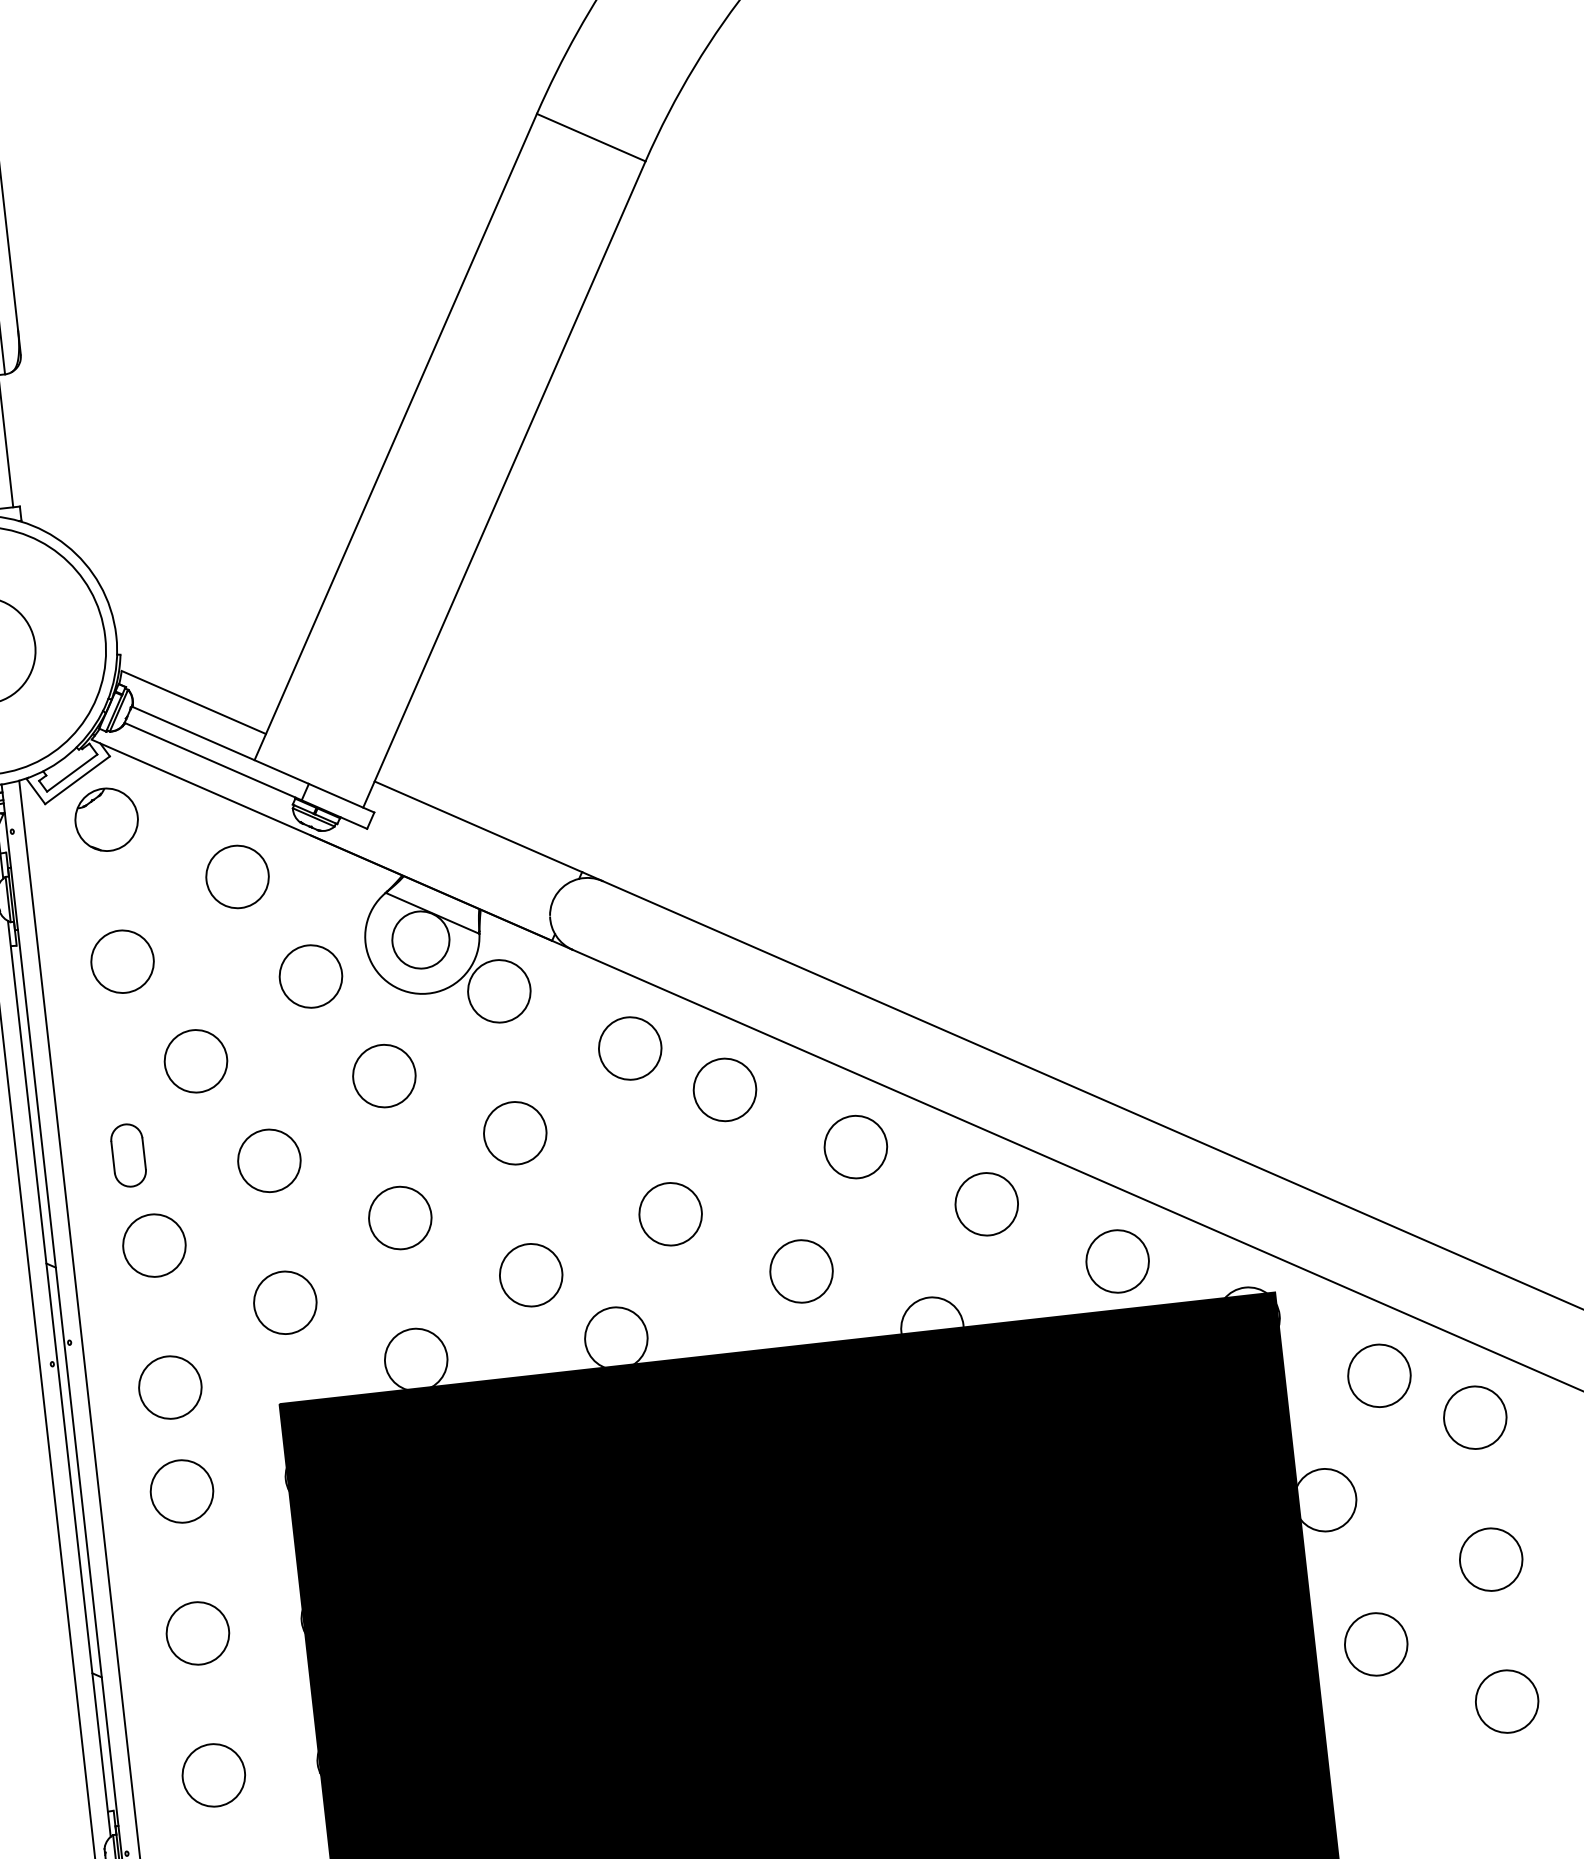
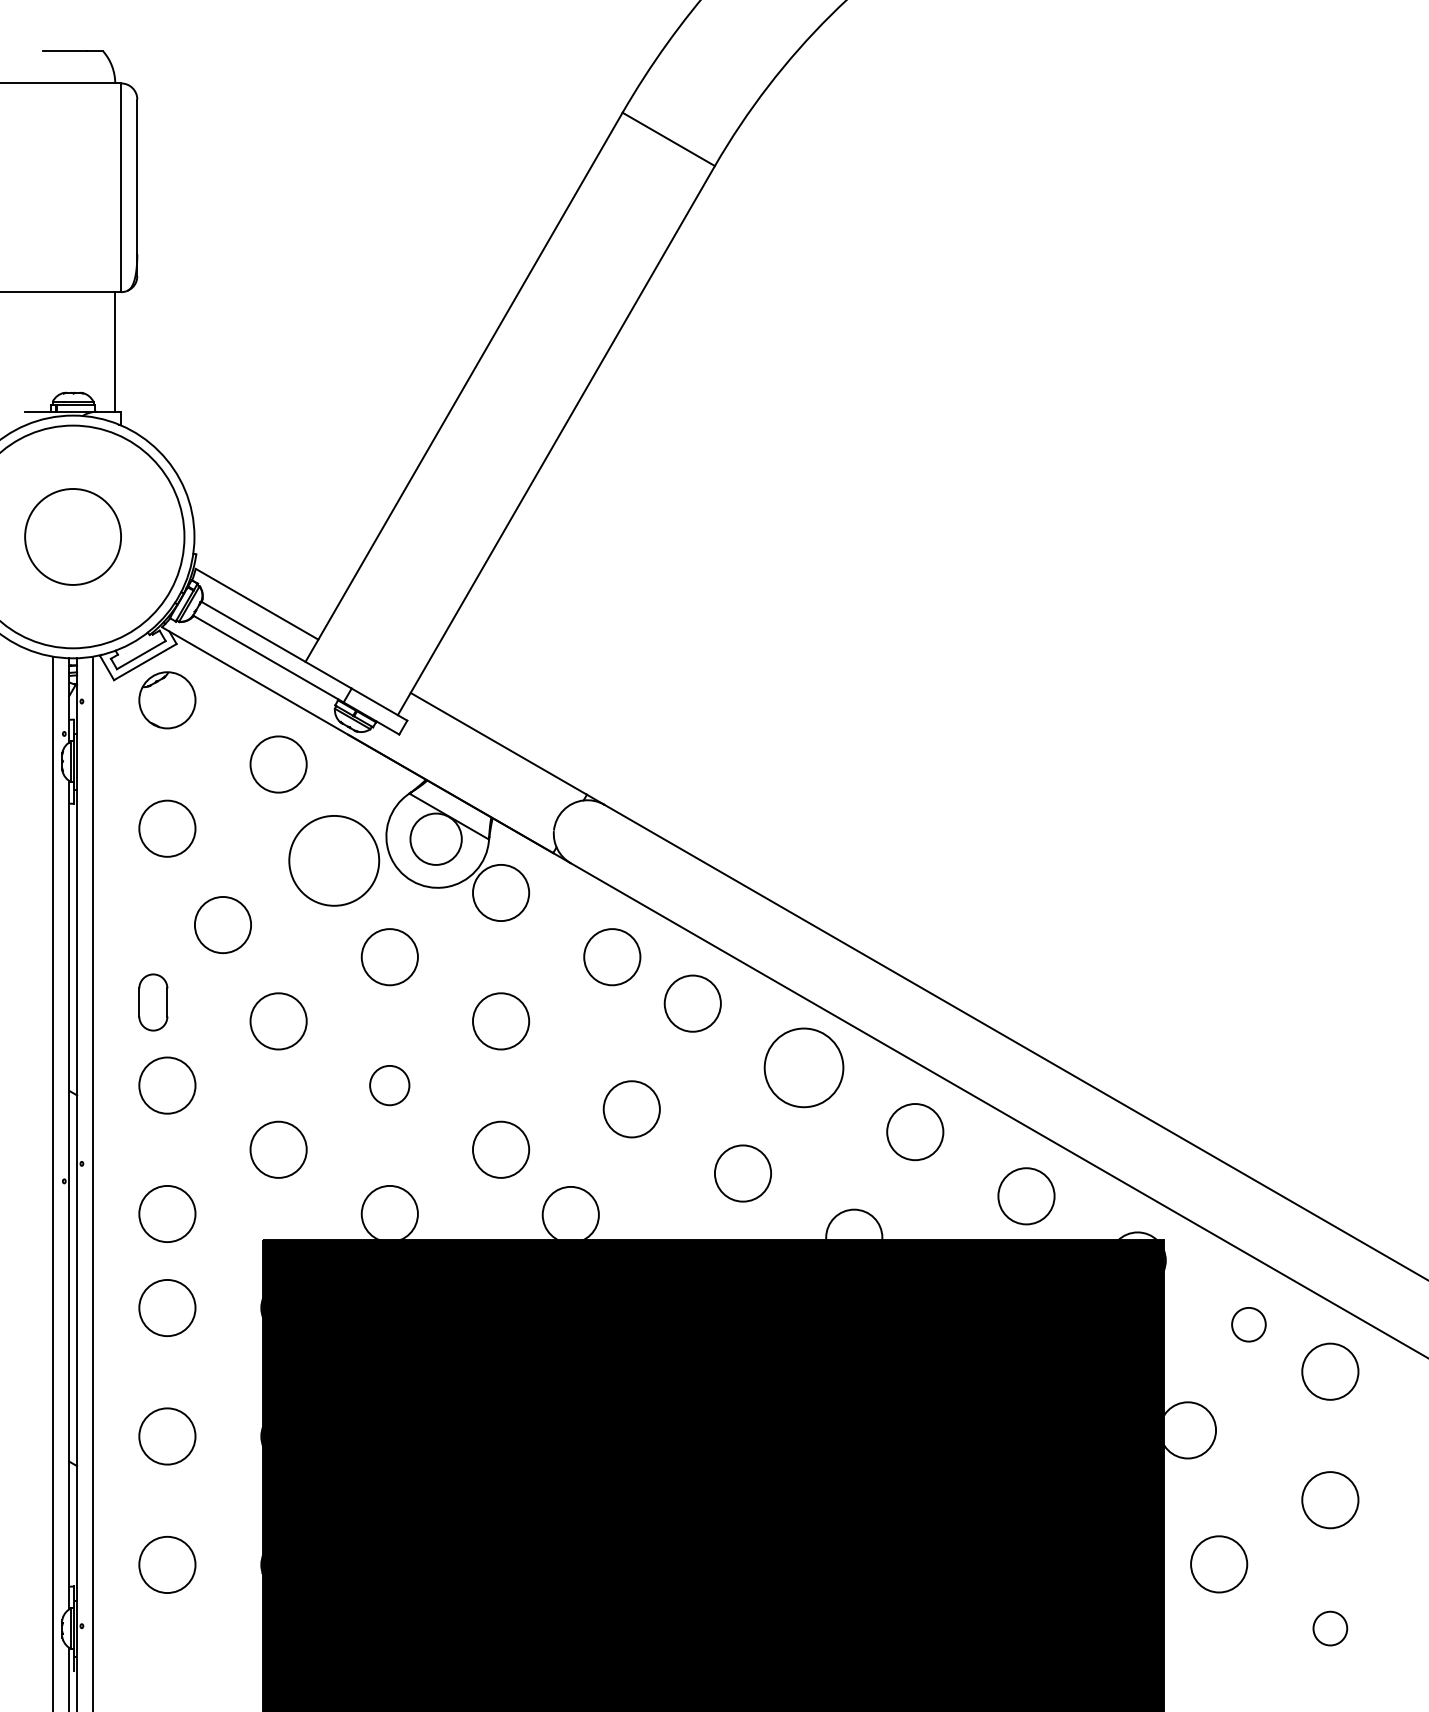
circle: (311, 976) -> (334, 860), size x1.6
circle: (855, 1146) -> (803, 1067), size x1.4
circle: (399, 1217) -> (389, 1085), size x0.7
circle: (1378, 1375) -> (1248, 1324), size x0.6
circle: (1507, 1701) -> (1330, 1628), size x0.6

